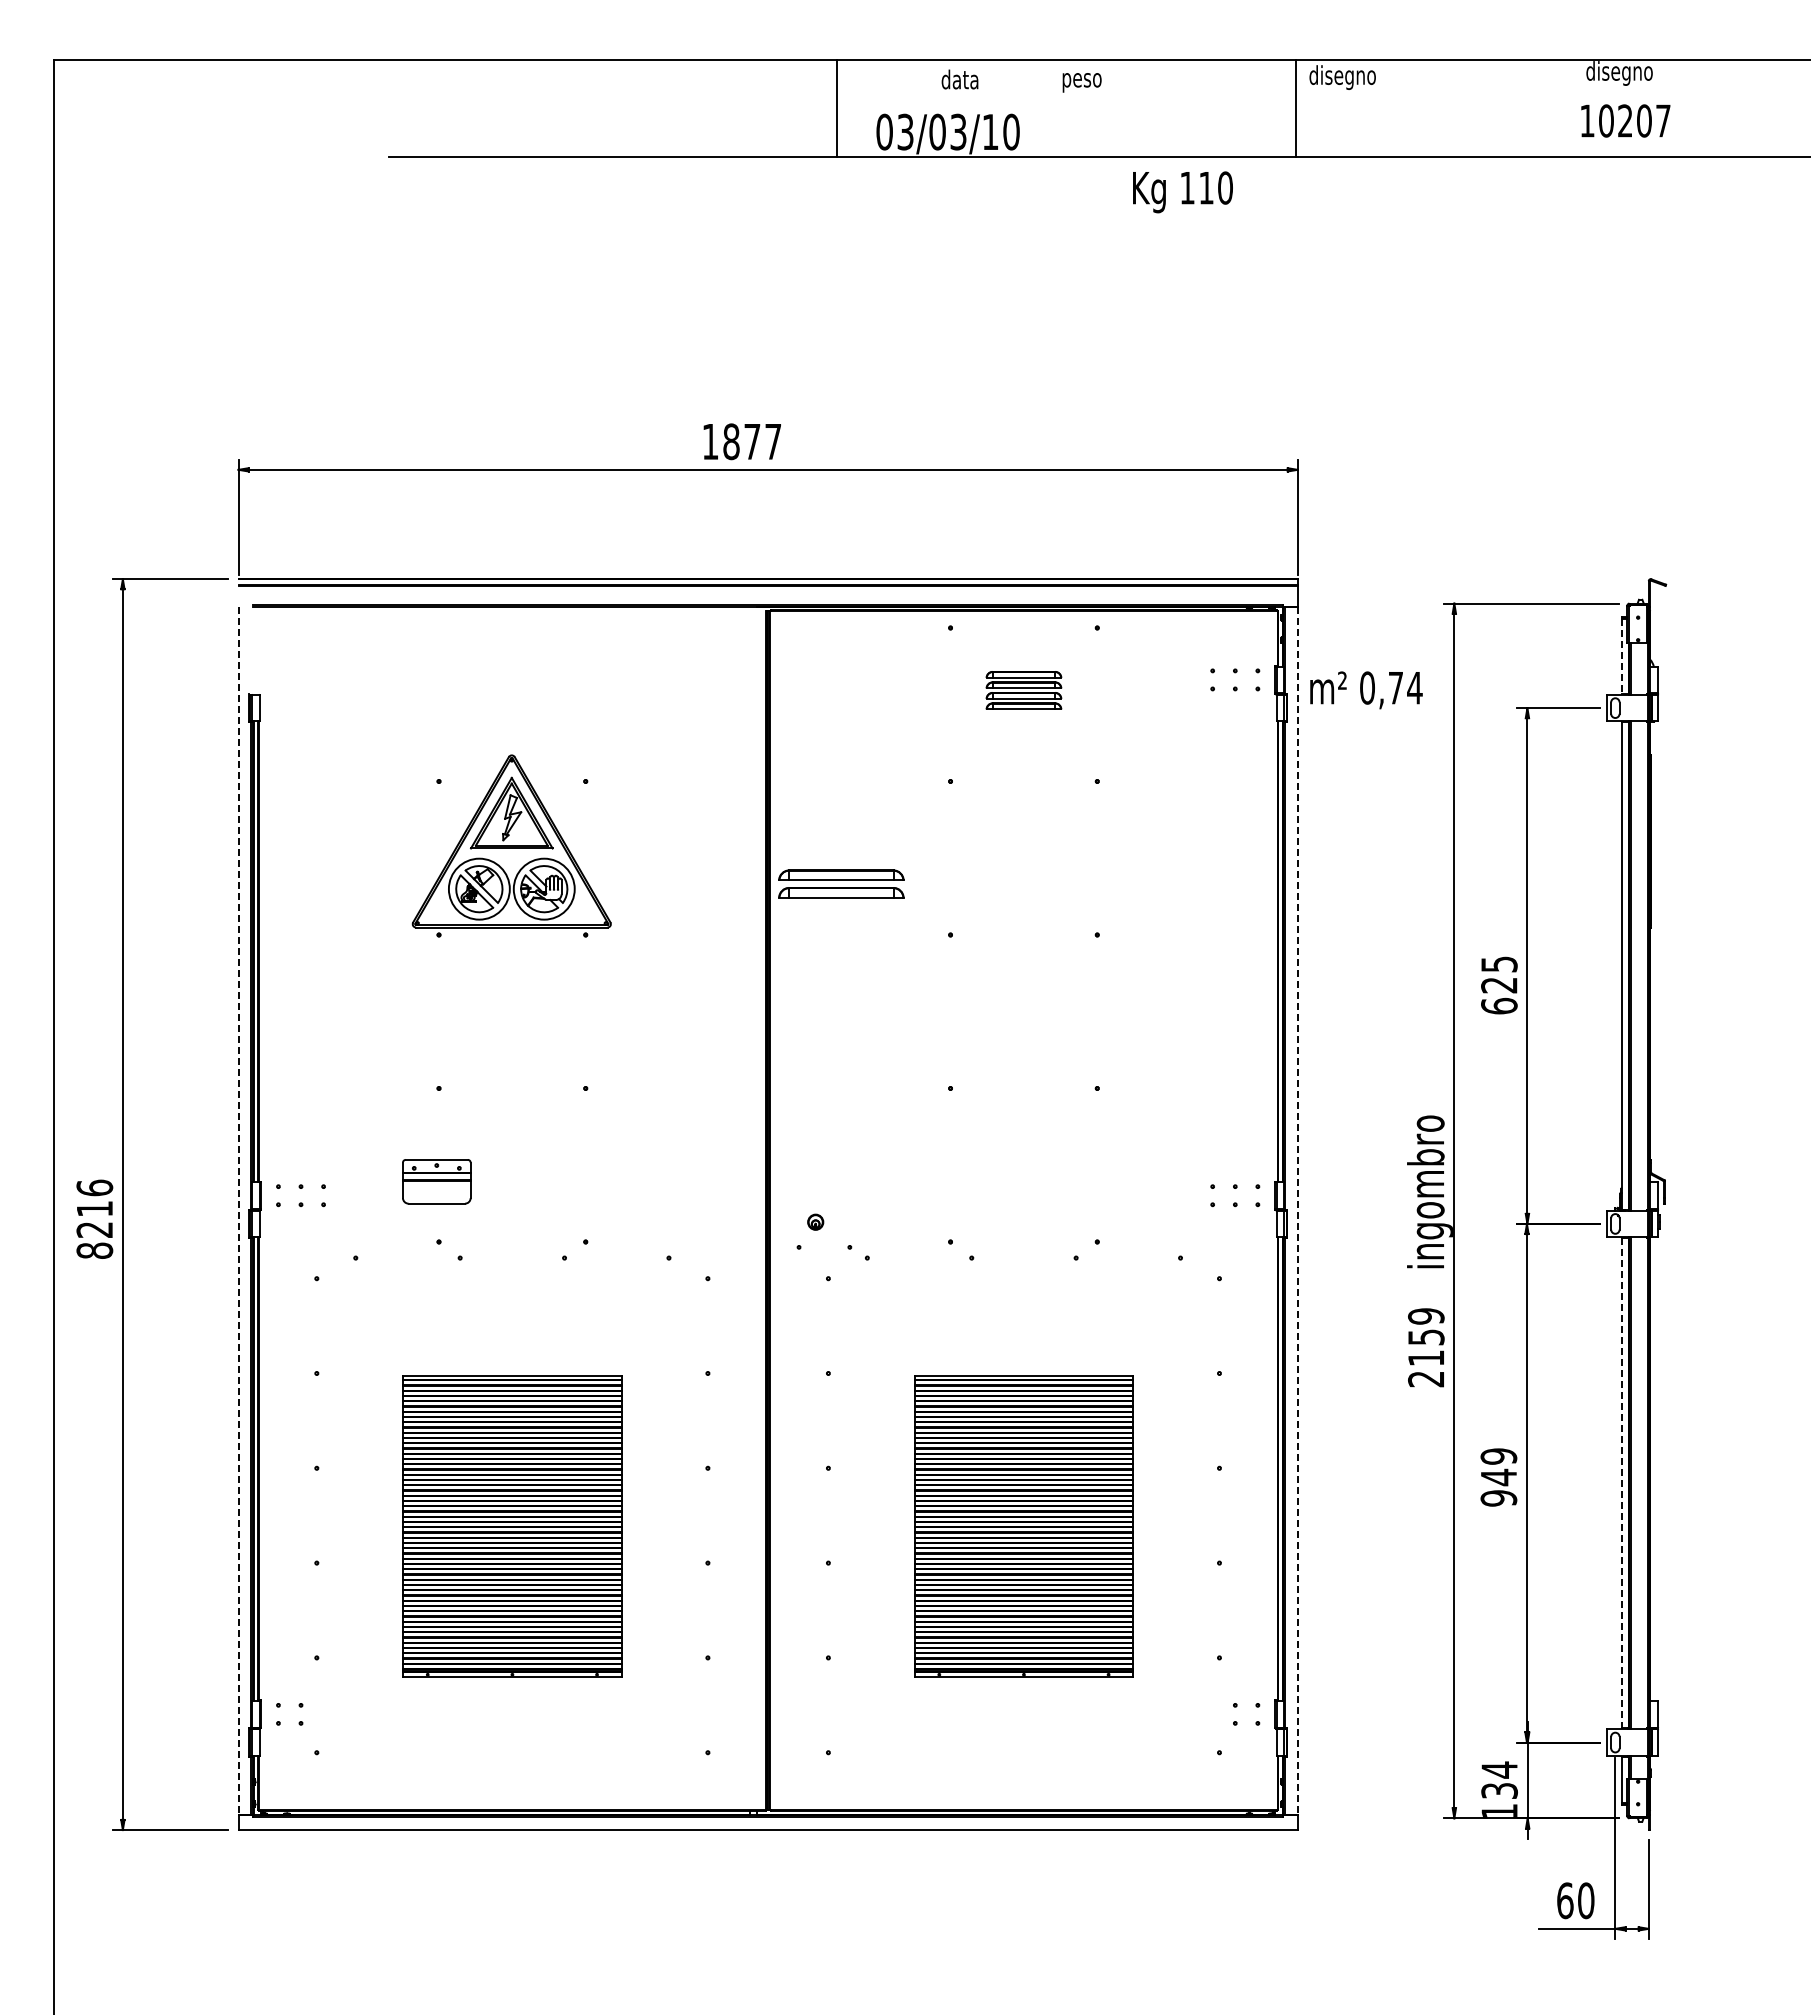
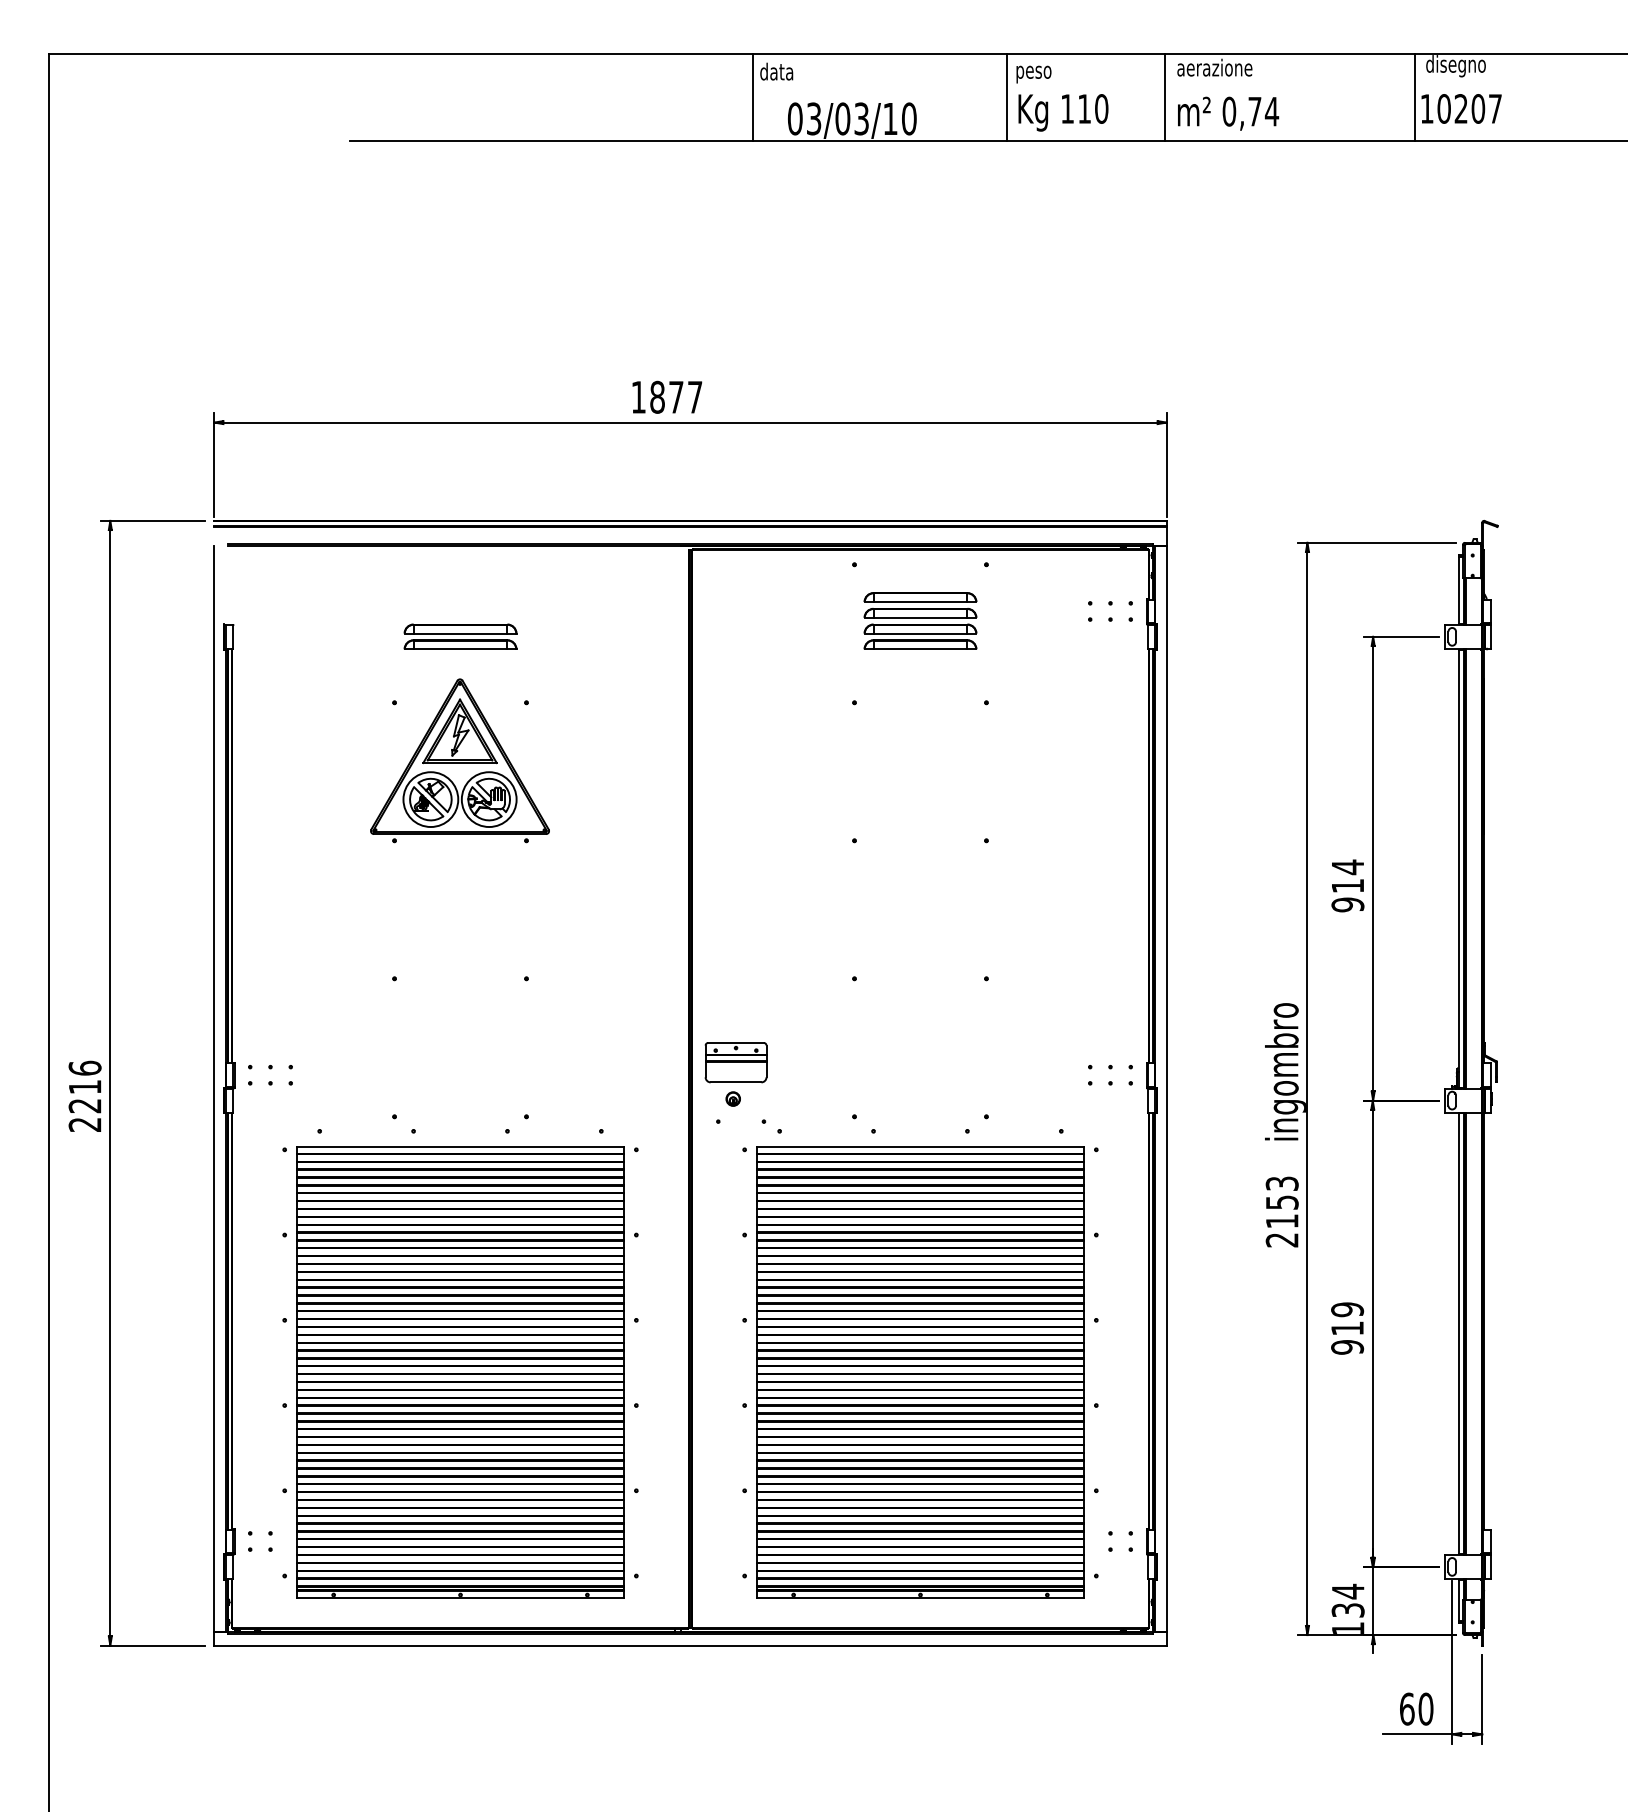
text: (1351, 77) -> (1214, 69), disegno -> aerazione
text: (959, 79) -> (776, 71), moved
text: (1081, 82) -> (1033, 74), moved
line: (1119, 108) -> (1006, 97), added
line: (1573, 108) -> (1414, 97), added
text: (1182, 192) -> (1063, 112), moved
line: (1622, 657) -> (1458, 591), dashed -> solid
part: (1023, 690) -> (920, 620), size x1.67
text: (1366, 690) -> (1228, 113), moved
part: (841, 883) -> (460, 636), moved
text: (1499, 984) -> (1348, 885), 625 -> 914
part: (436, 1181) -> (735, 1062), moved
line: (238, 1211) -> (214, 1089), dashed -> solid
line: (1297, 1211) -> (1166, 1089), dashed -> solid
text: (94, 1250) -> (84, 1124), 8216 -> 2216
text: (1426, 1316) -> (1282, 1183), 2159 -> 2153
text: (1498, 1477) -> (1347, 1328), 949 -> 919
line: (1622, 1483) -> (1458, 1333), dashed -> solid
part: (512, 1525) -> (460, 1371), size x1.67
part: (1023, 1525) -> (920, 1371), size x1.67

